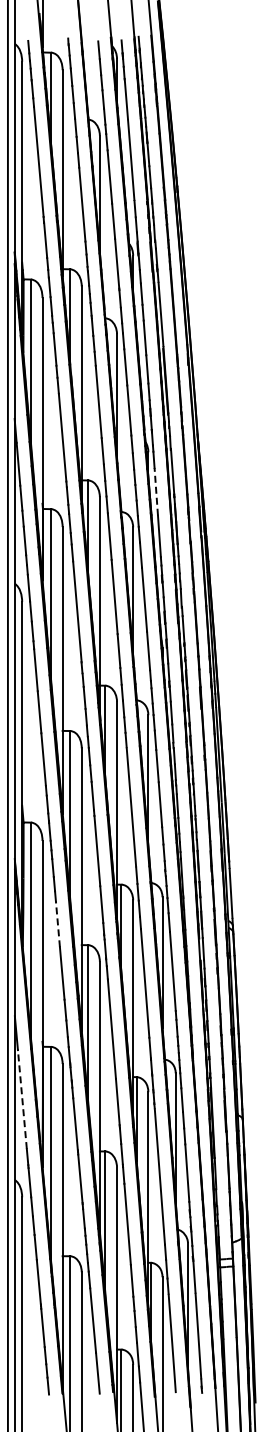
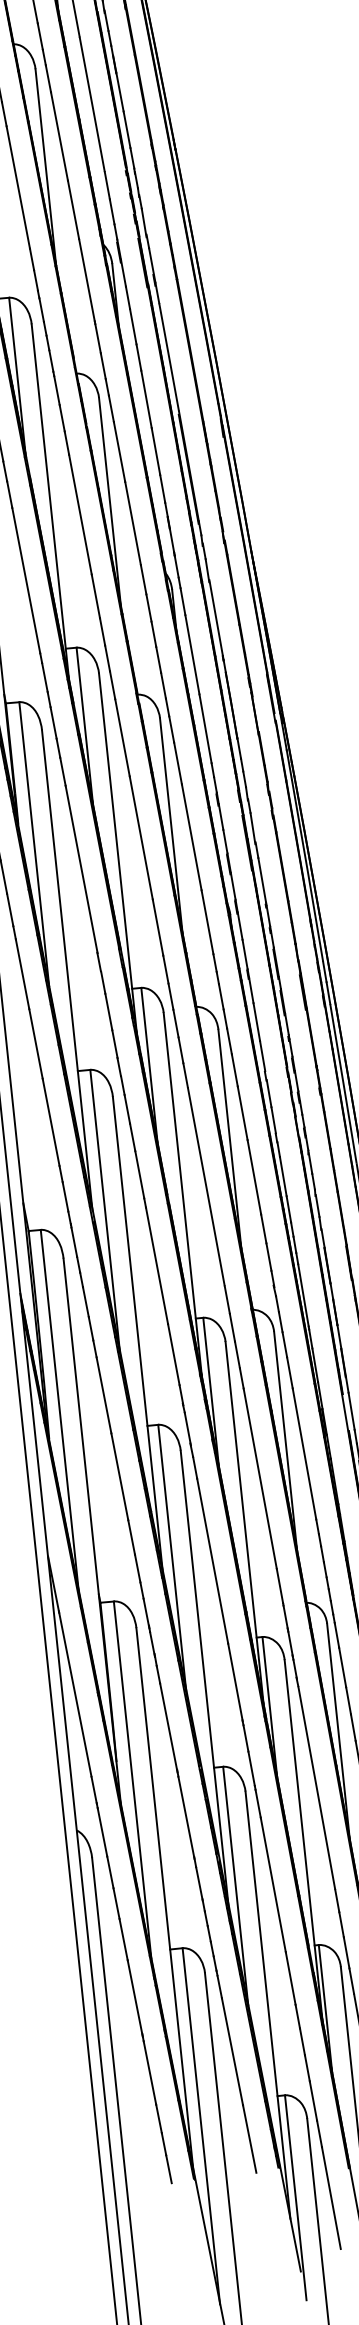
line: (156, 491) -> (192, 654), dashed -> solid
line: (57, 923) -> (103, 1393), dashed -> solid
line: (22, 1098) -> (75, 1692), dashed -> solid

